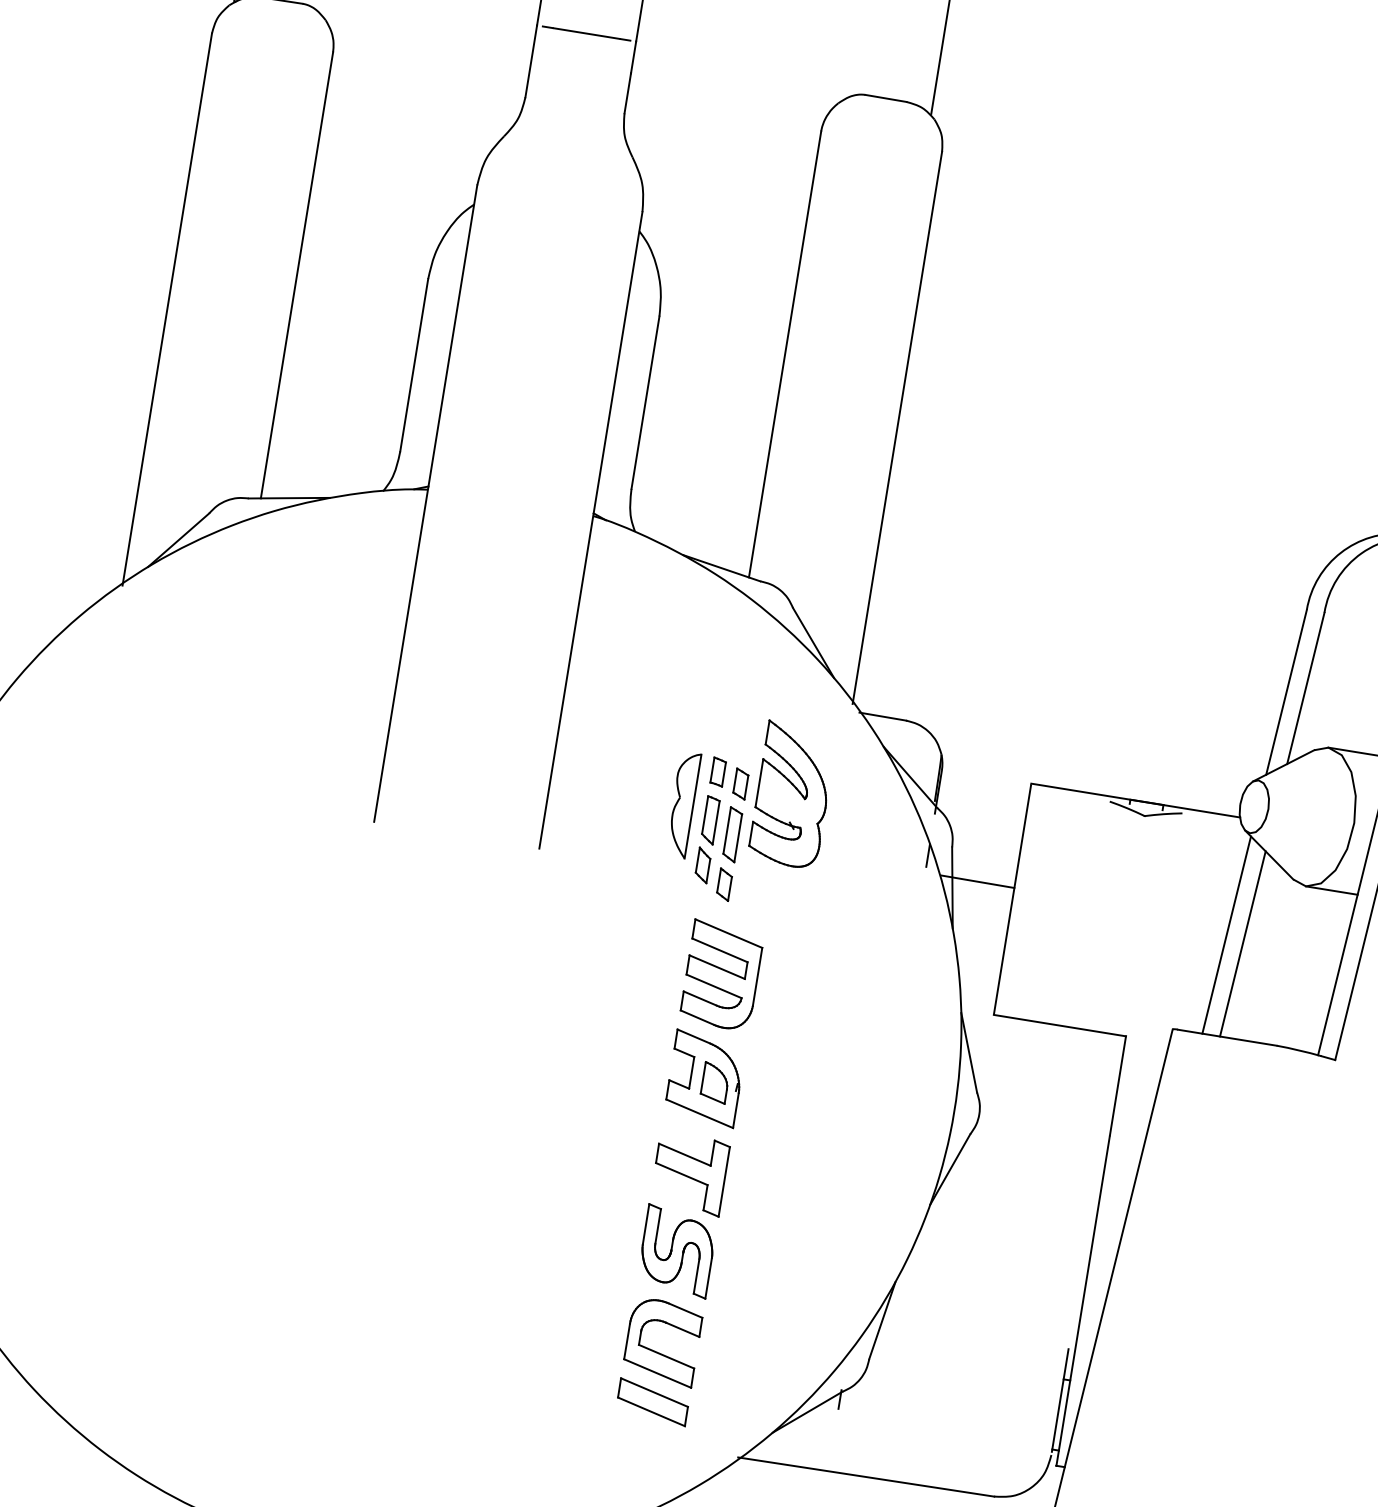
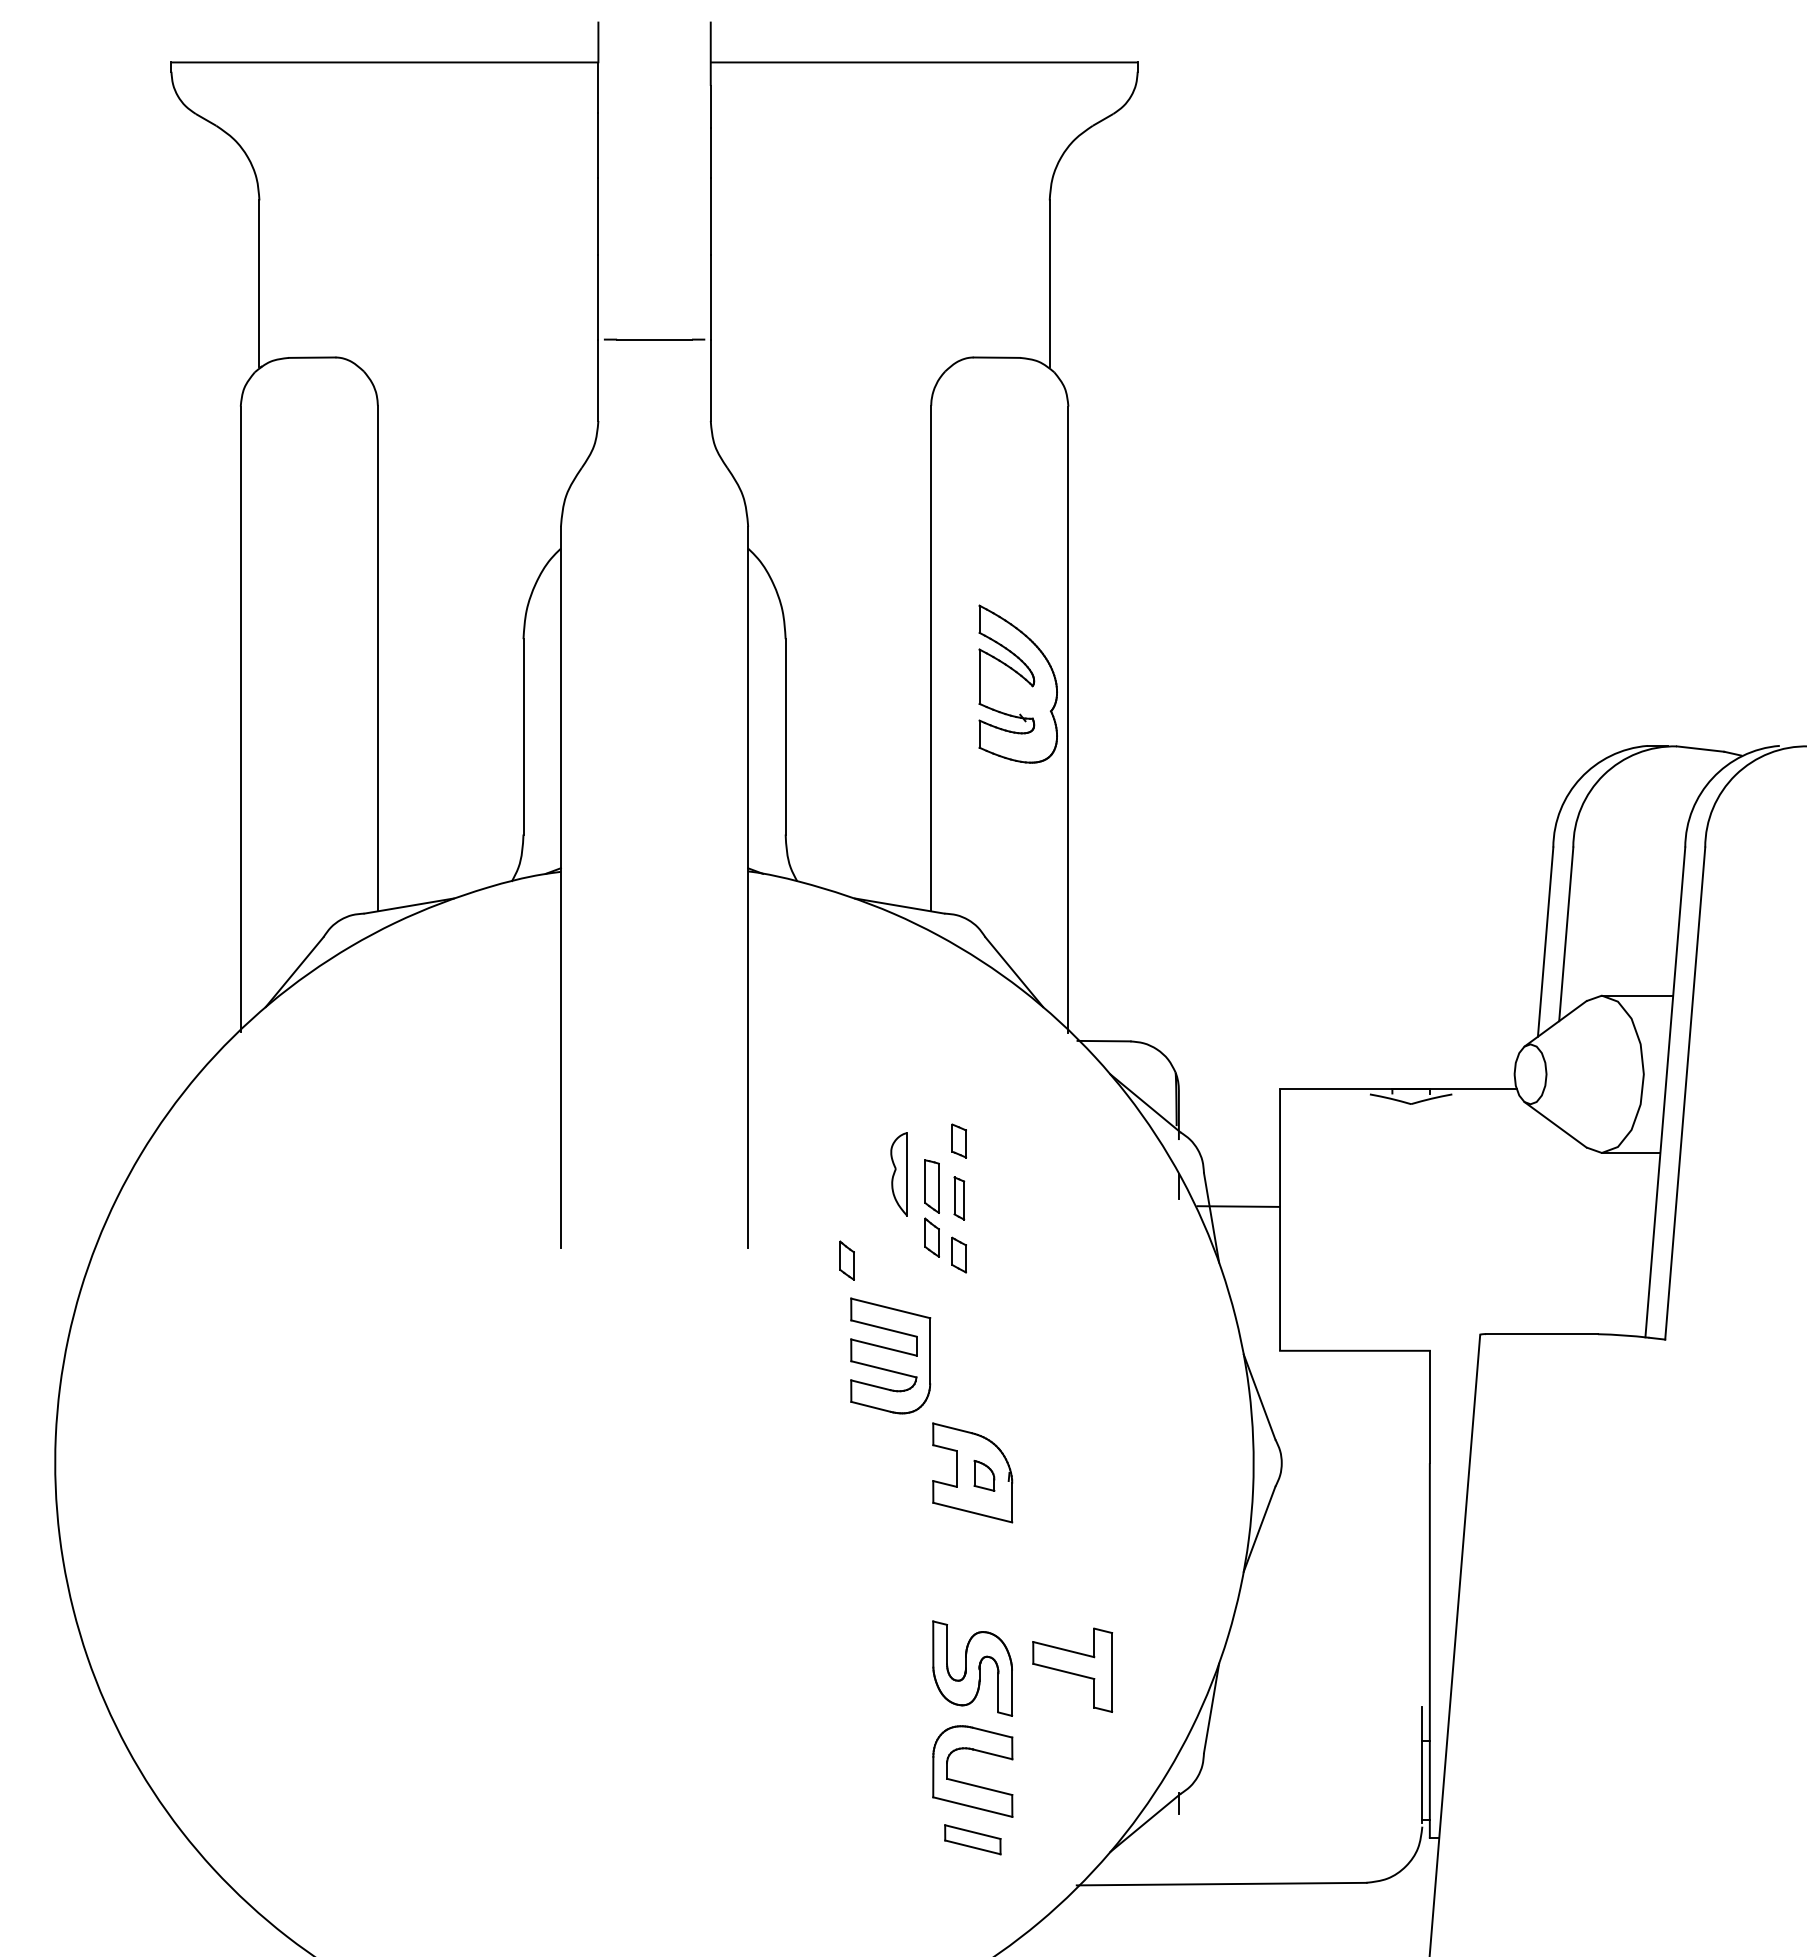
part: (717, 771) -> (931, 1131), removed
part: (791, 794) -> (1017, 683), moved
part: (682, 804) -> (898, 1173), size x0.7
part: (732, 834) -> (959, 1198), size x0.7
part: (624, 873) -> (846, 1260), added
line: (1226, 934) -> (1522, 1220), removed
line: (1242, 943) -> (1542, 1227), removed
part: (721, 975) -> (890, 1355), moved
part: (715, 1082) -> (984, 1475), size x0.7
part: (689, 1173) -> (1072, 1669), moved
part: (652, 1402) -> (972, 1839), size x0.7

